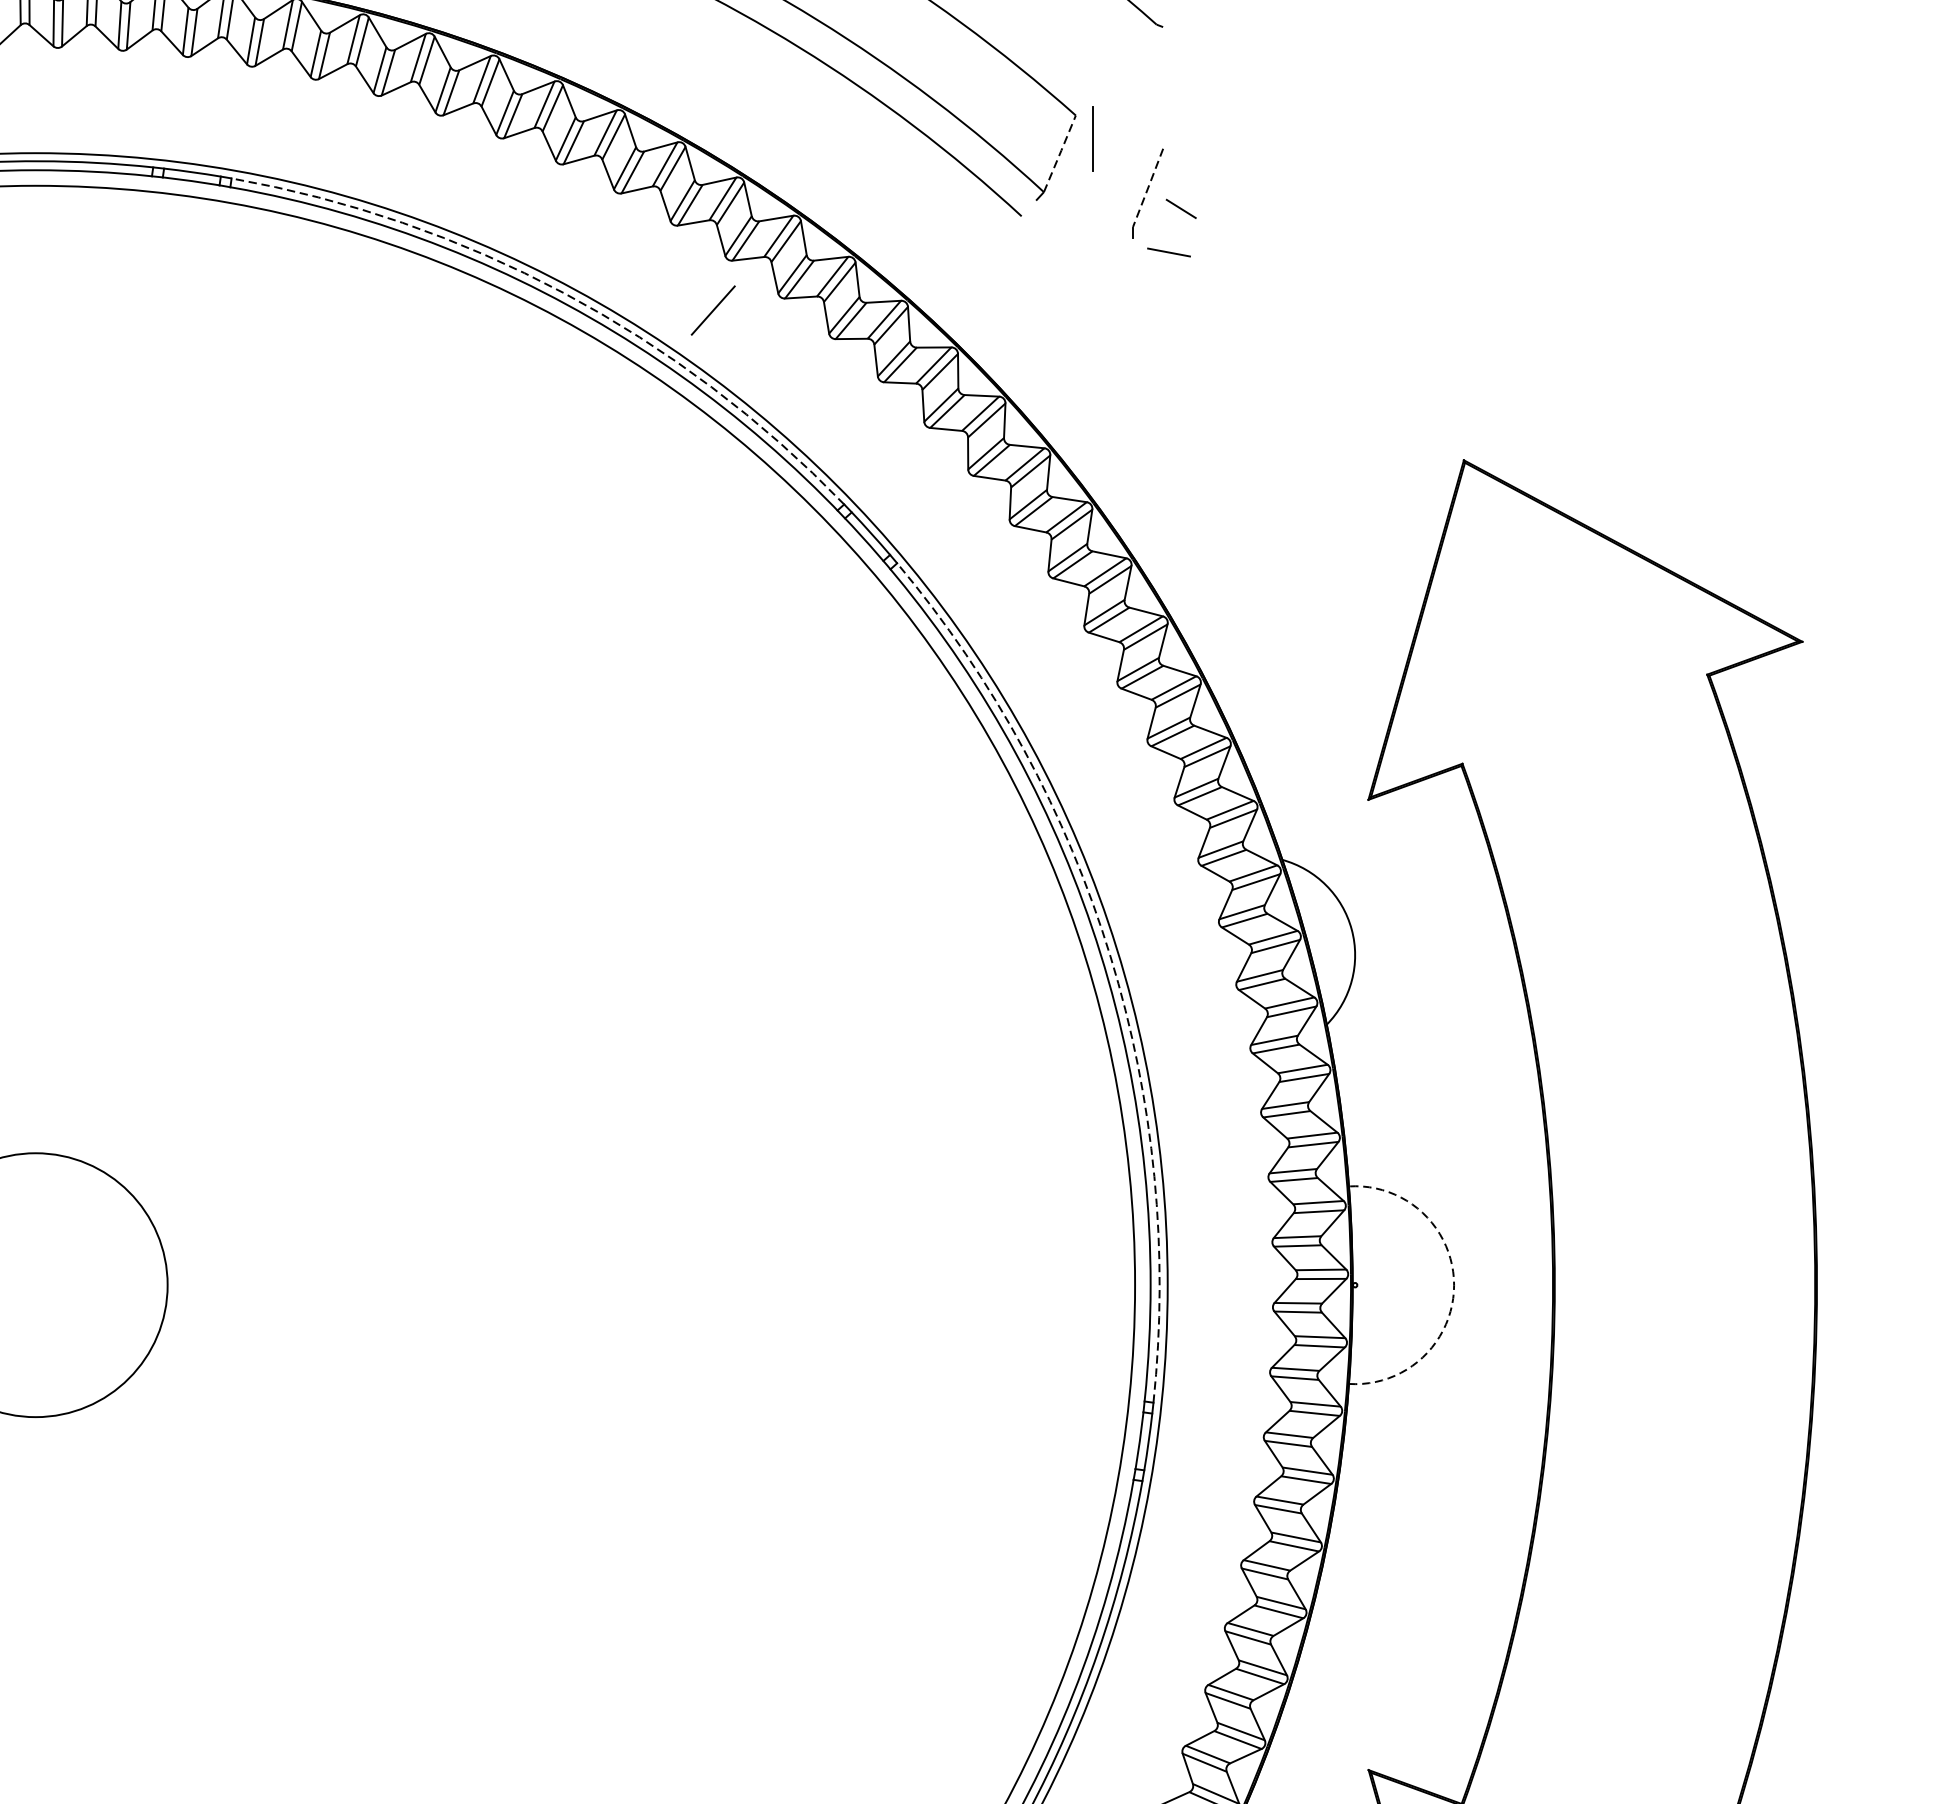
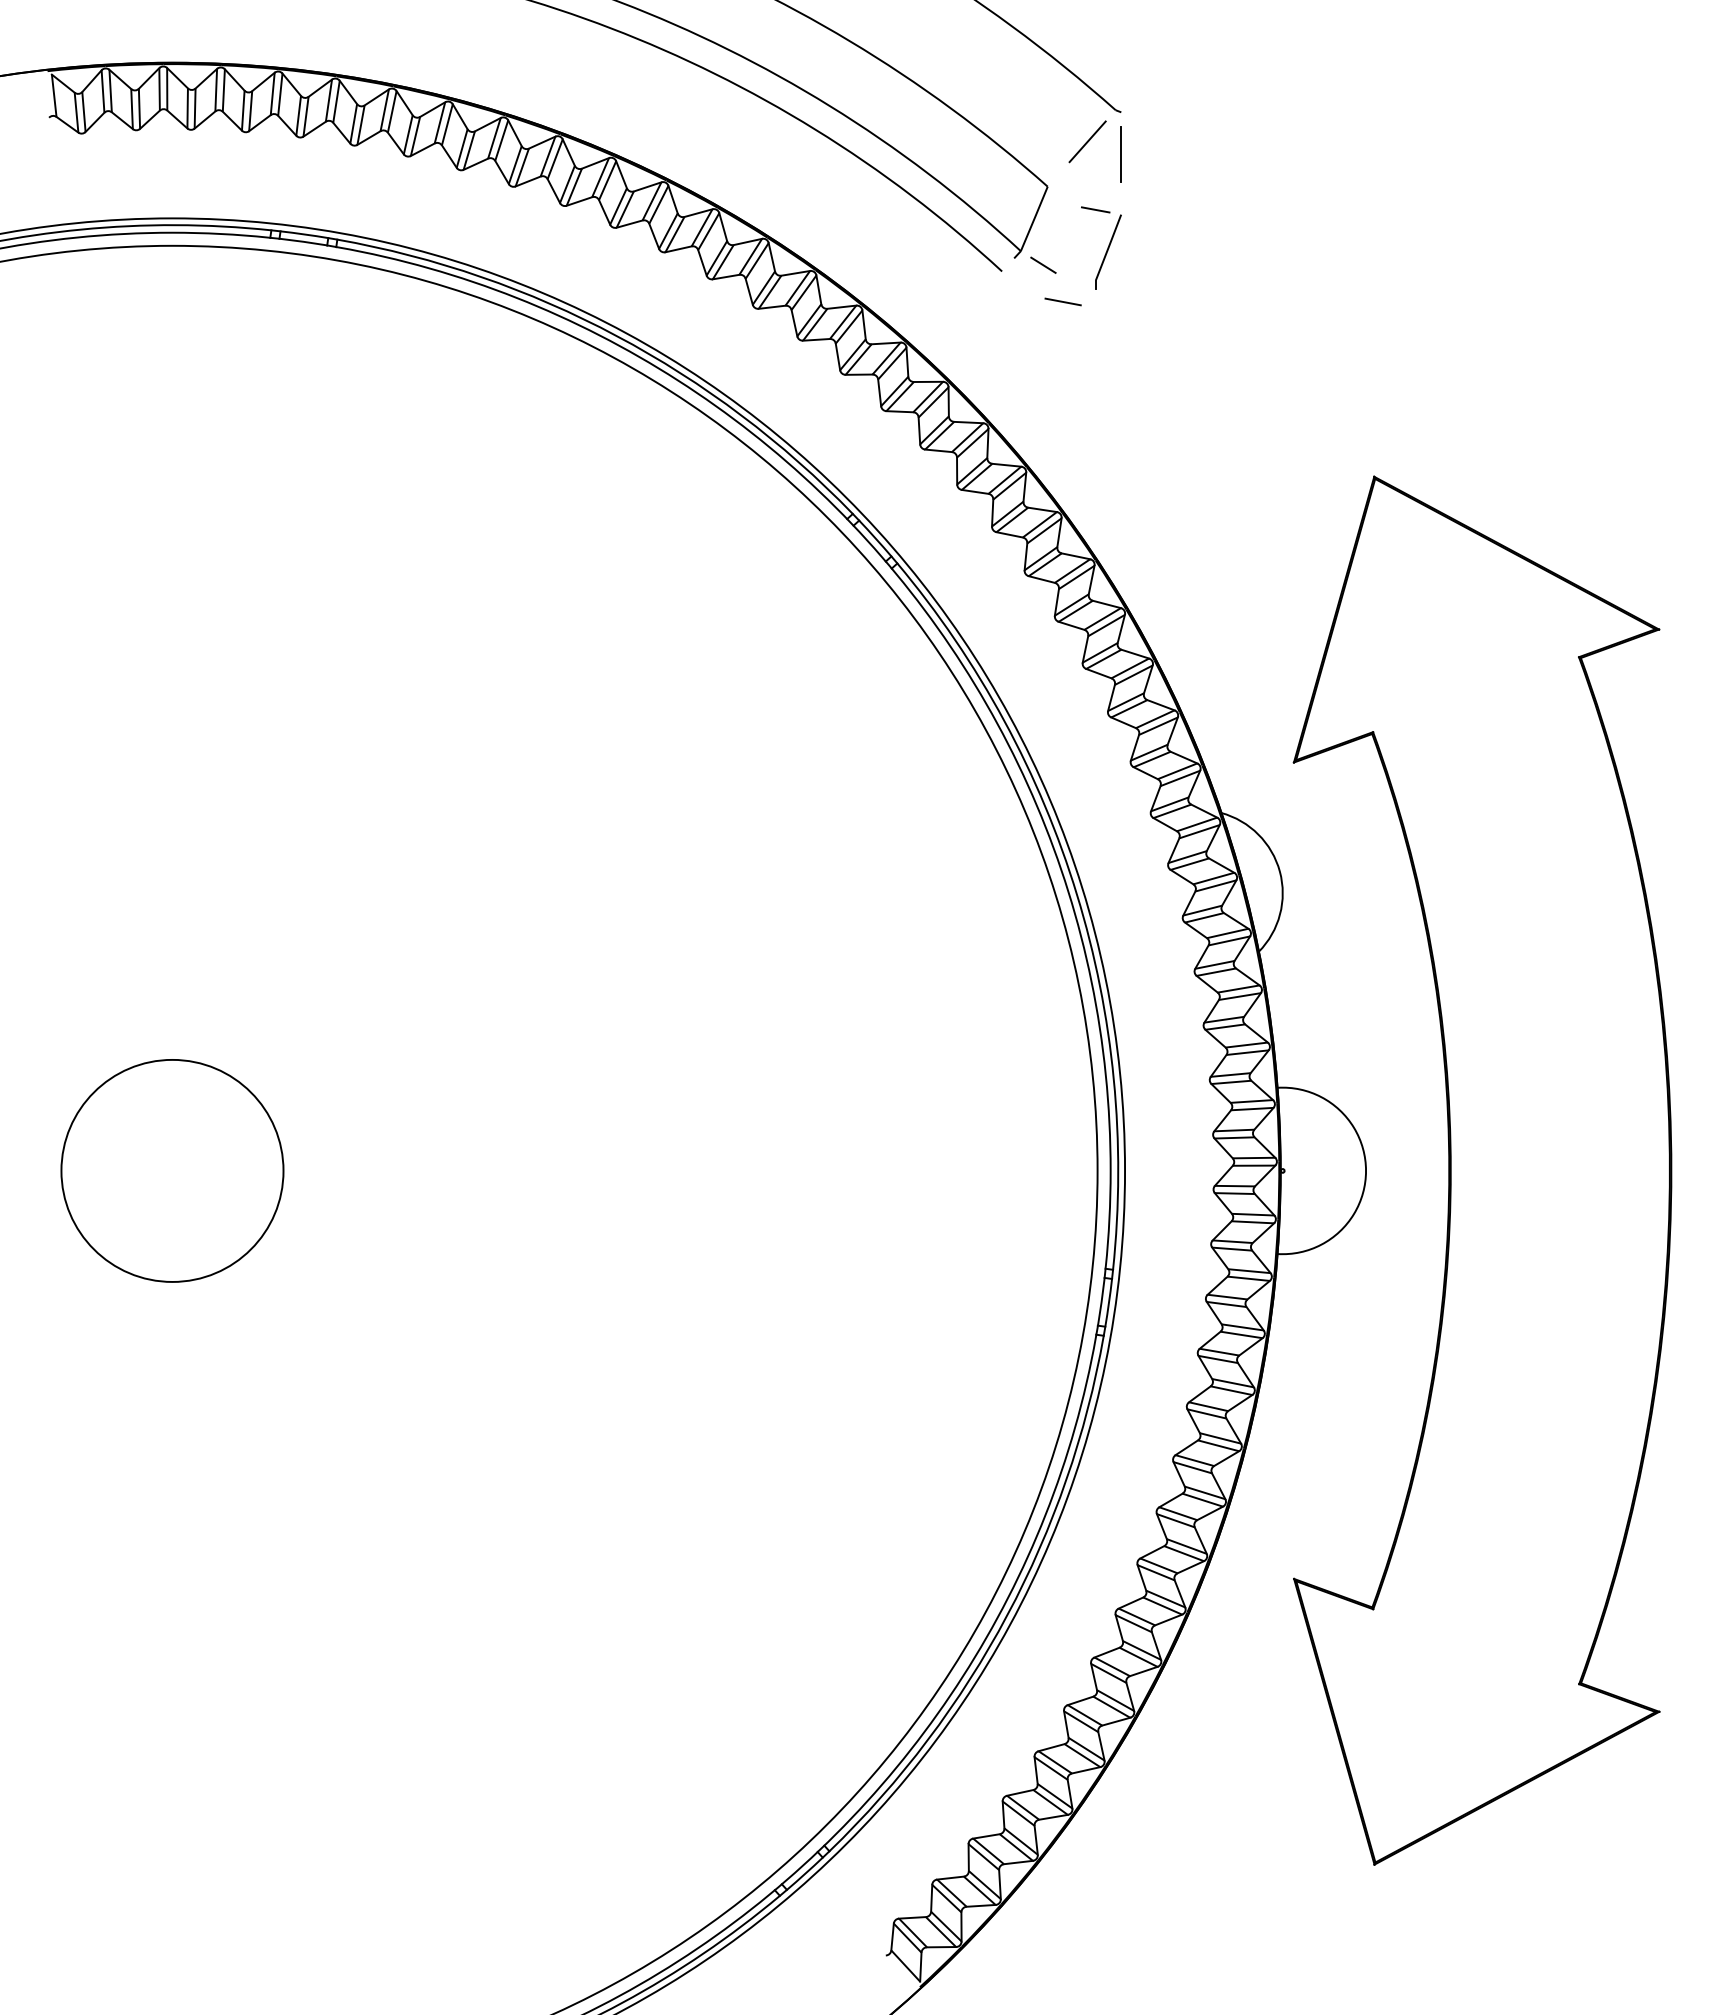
line: (1092, 139) -> (1120, 154), moved
line: (1132, 142) -> (1095, 209), added
line: (1060, 153) -> (1034, 218), dashed -> solid
line: (1148, 187) -> (1108, 247), dashed -> solid
line: (1181, 207) -> (1043, 264), moved
line: (1168, 251) -> (1062, 301), moved
arc: (563, 293) -> (616, 336), dashed -> solid
line: (713, 310) -> (1087, 141), moved
arc: (1111, 956) -> (1077, 894), dashed -> solid
arc: (1454, 1284) -> (1366, 1170), dashed -> solid

